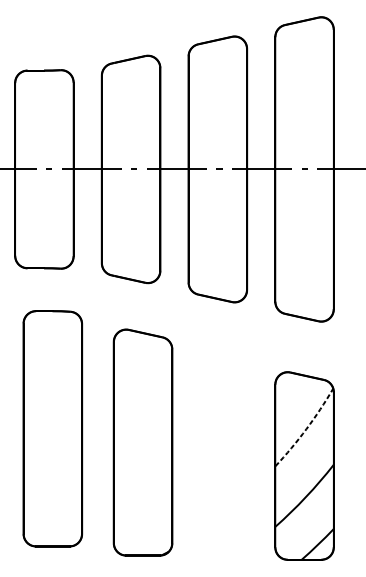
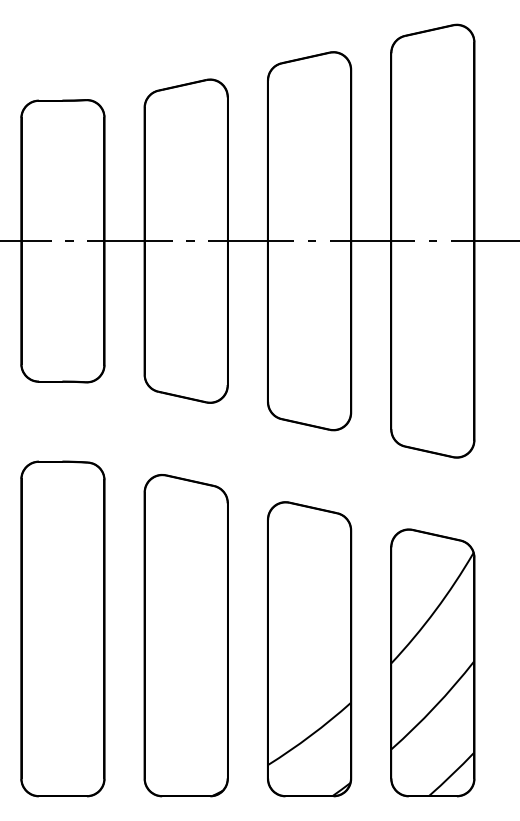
part: (52, 428) -> (62, 628), moved
arc: (306, 429) -> (435, 610), dashed -> solid
part: (142, 442) -> (185, 635), moved
part: (217, 456) -> (309, 649), added

